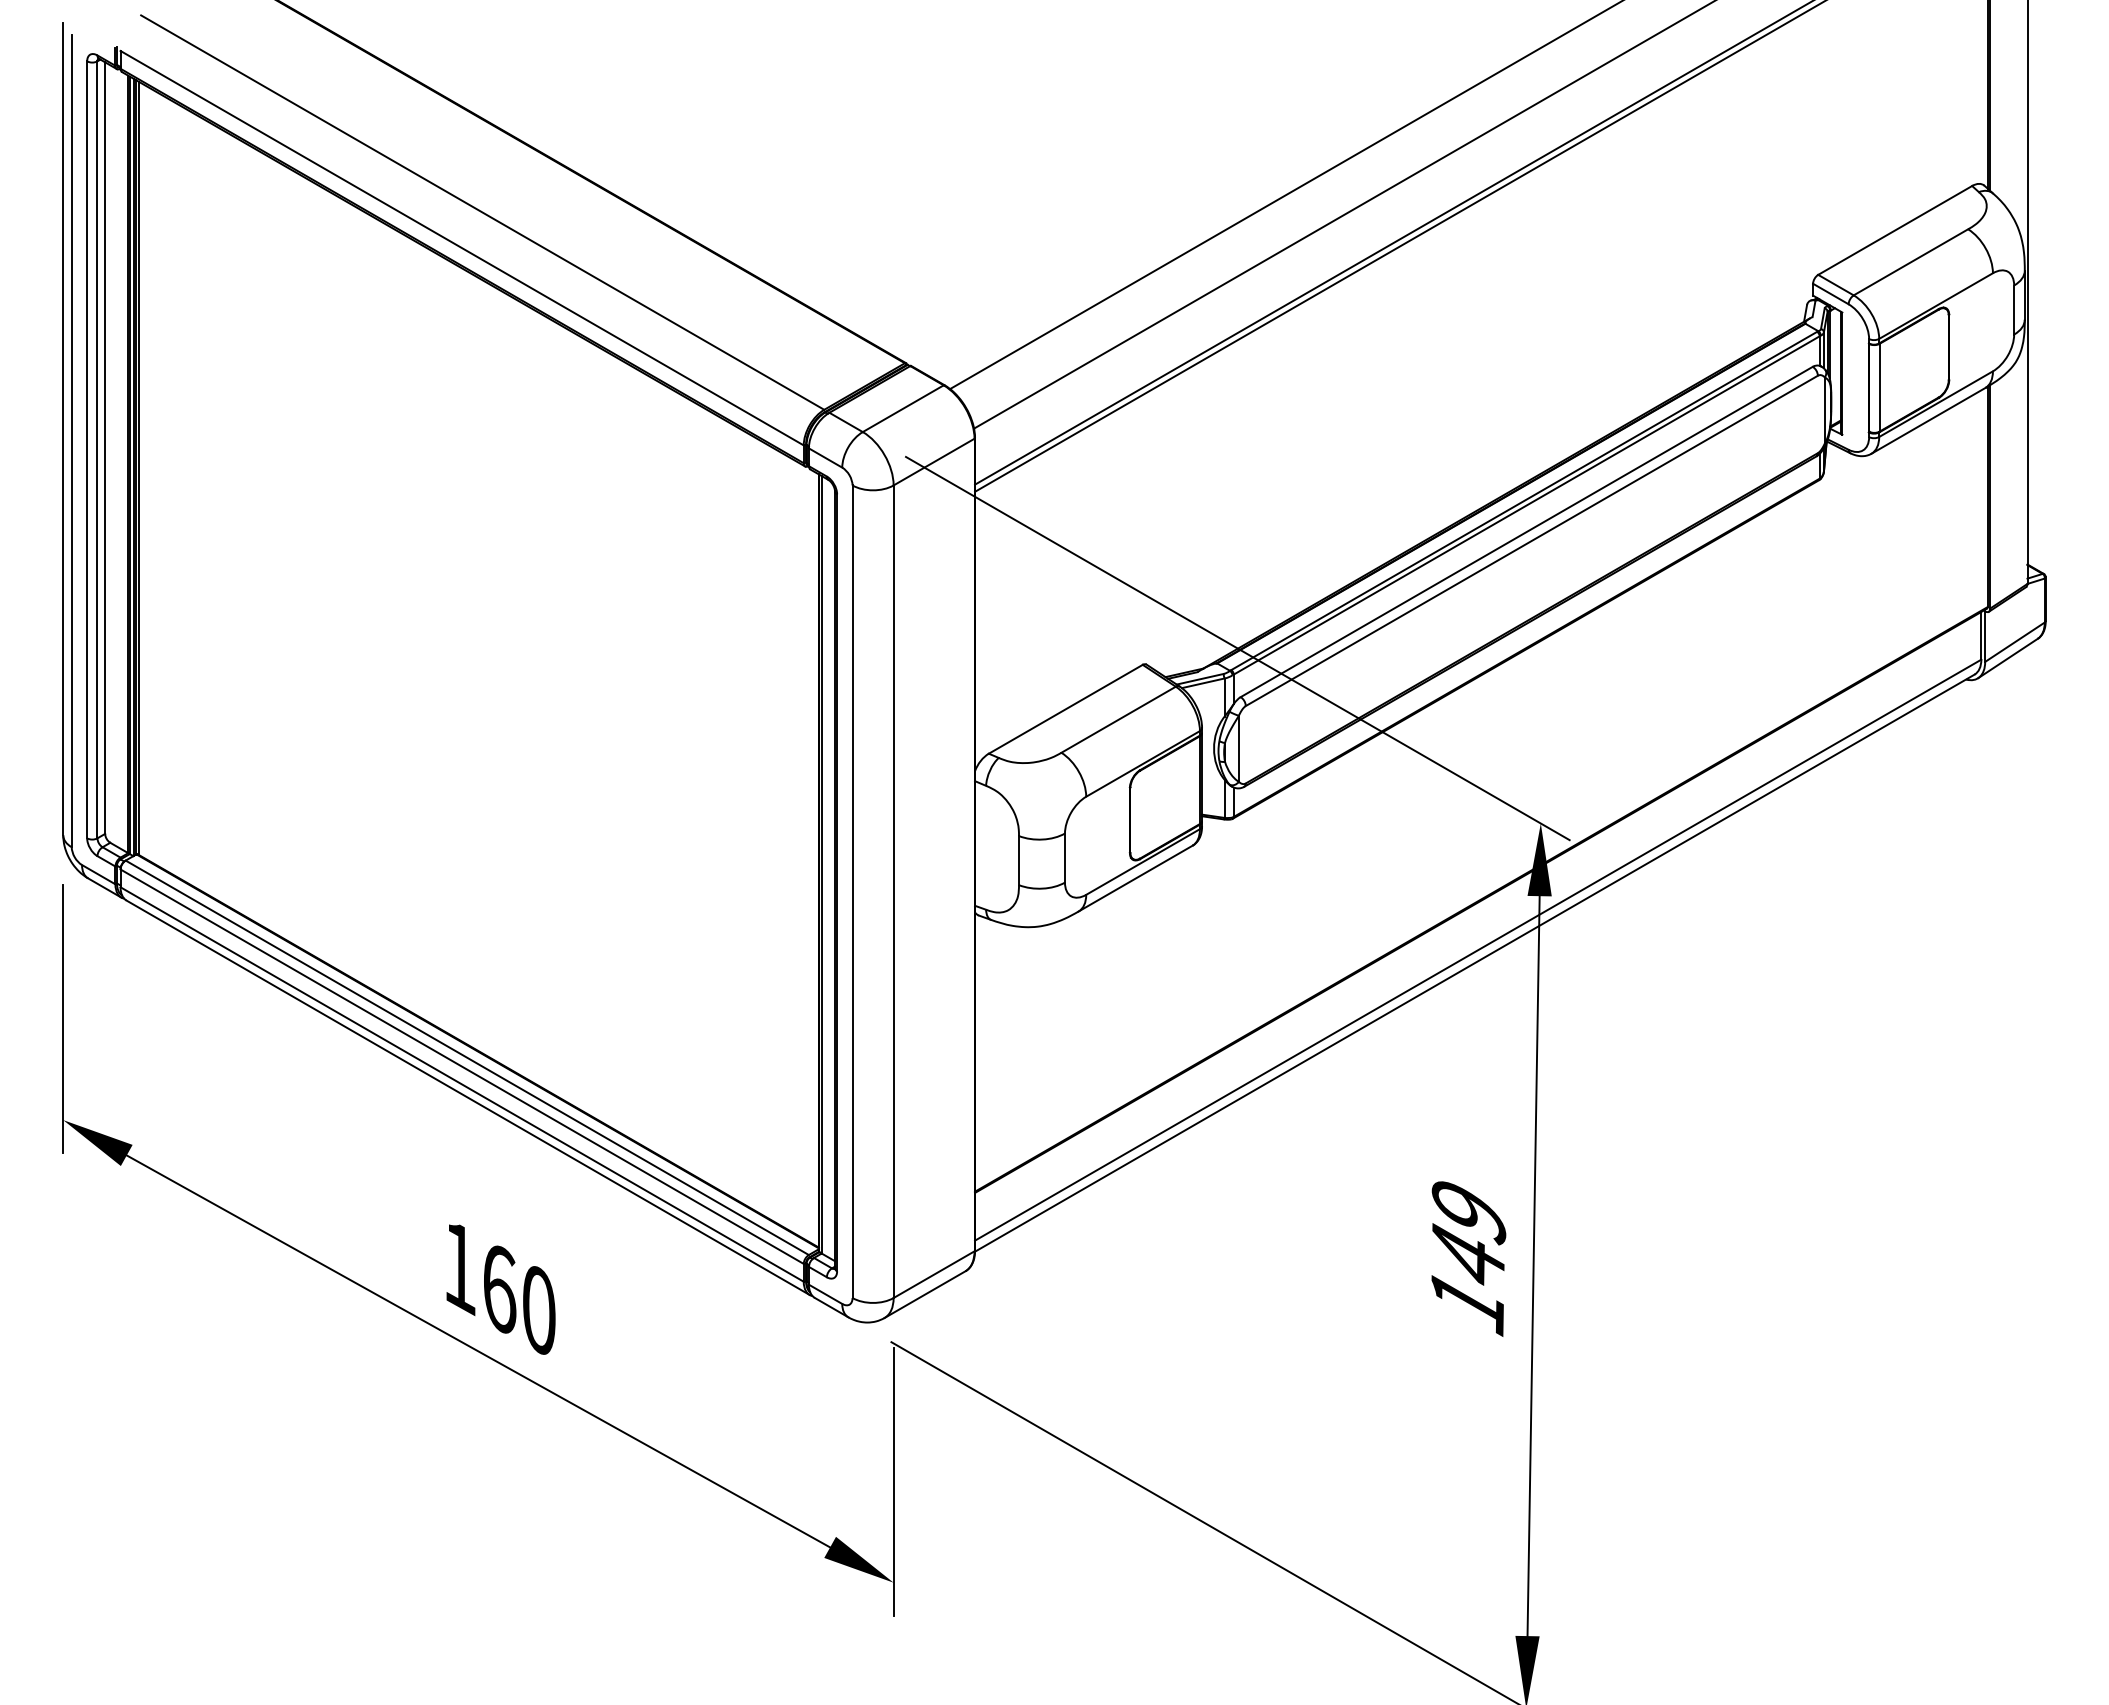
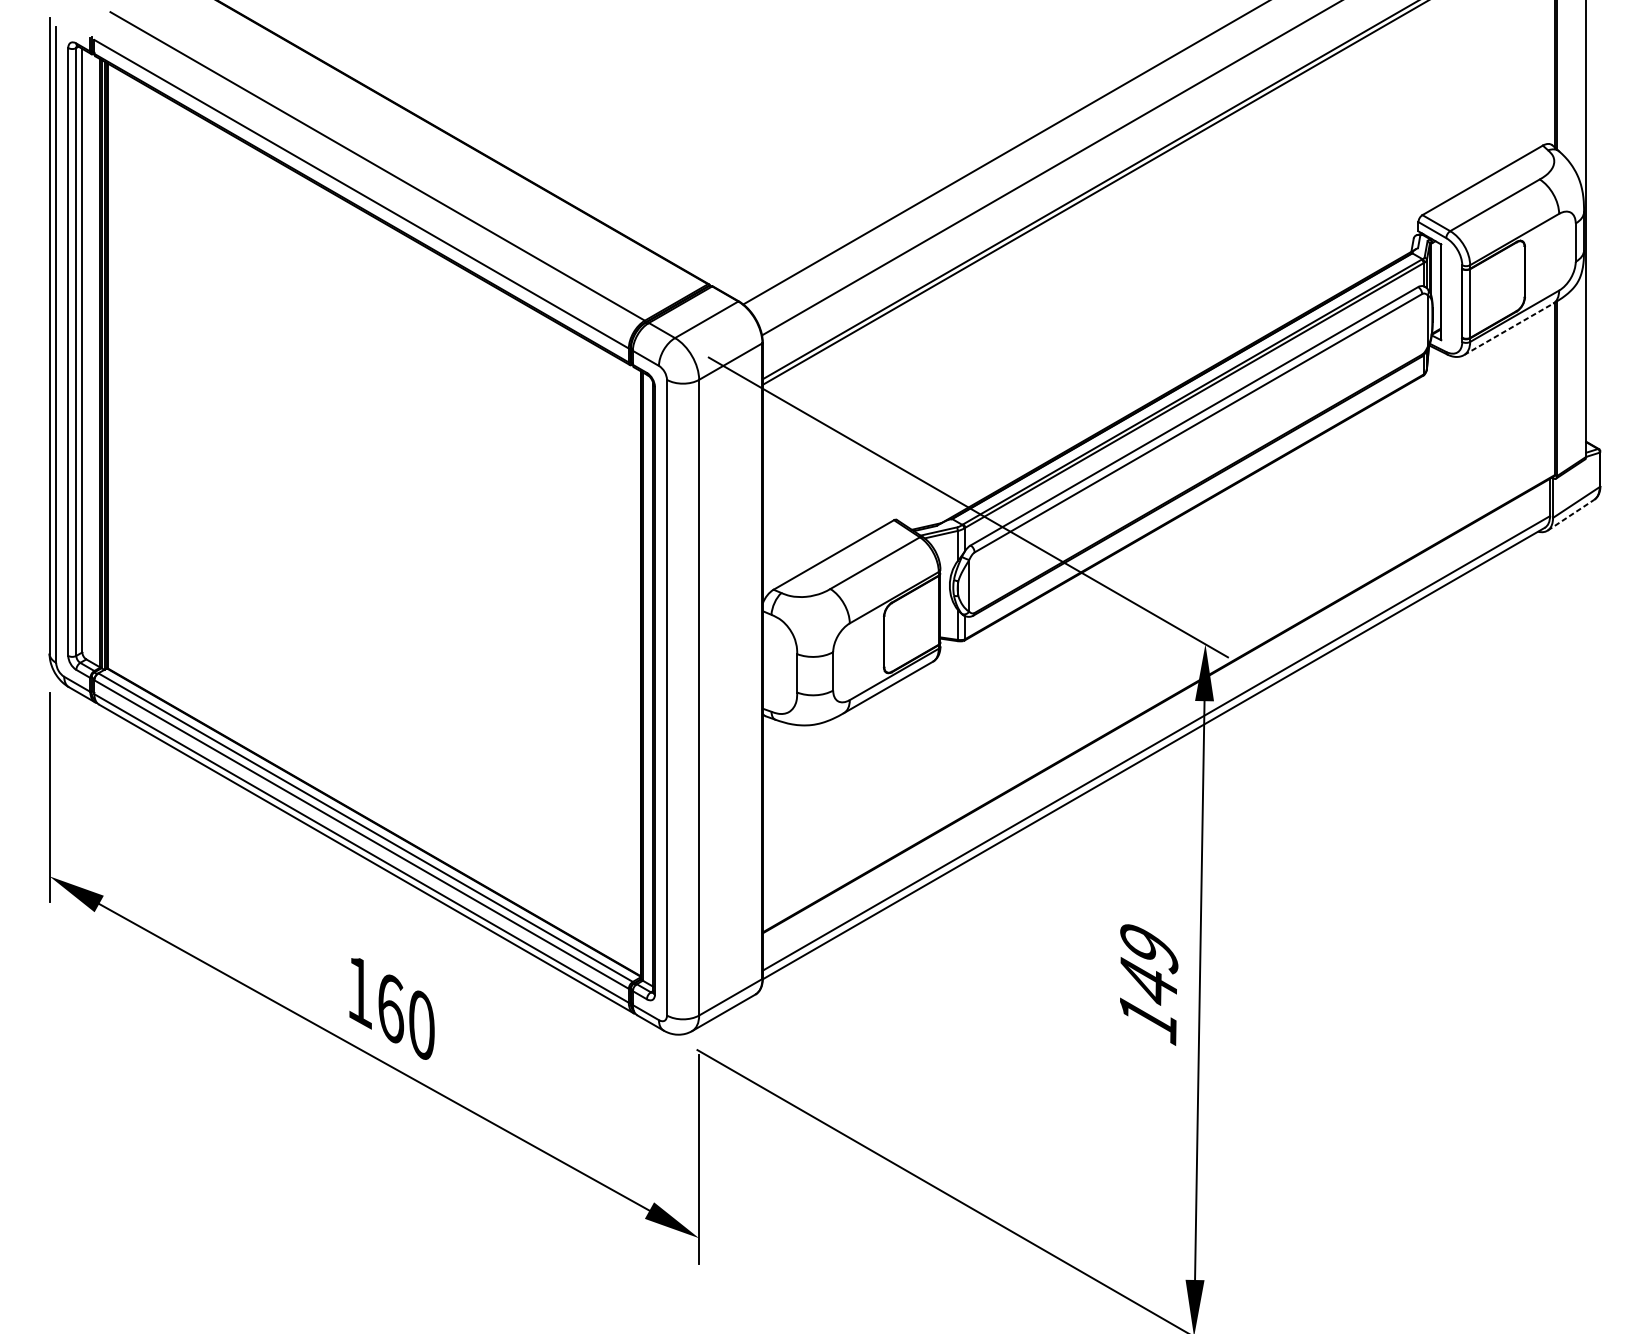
line: (1928, 420) -> (1508, 329), solid -> dashed
line: (2008, 658) -> (1571, 515), solid -> dashed

